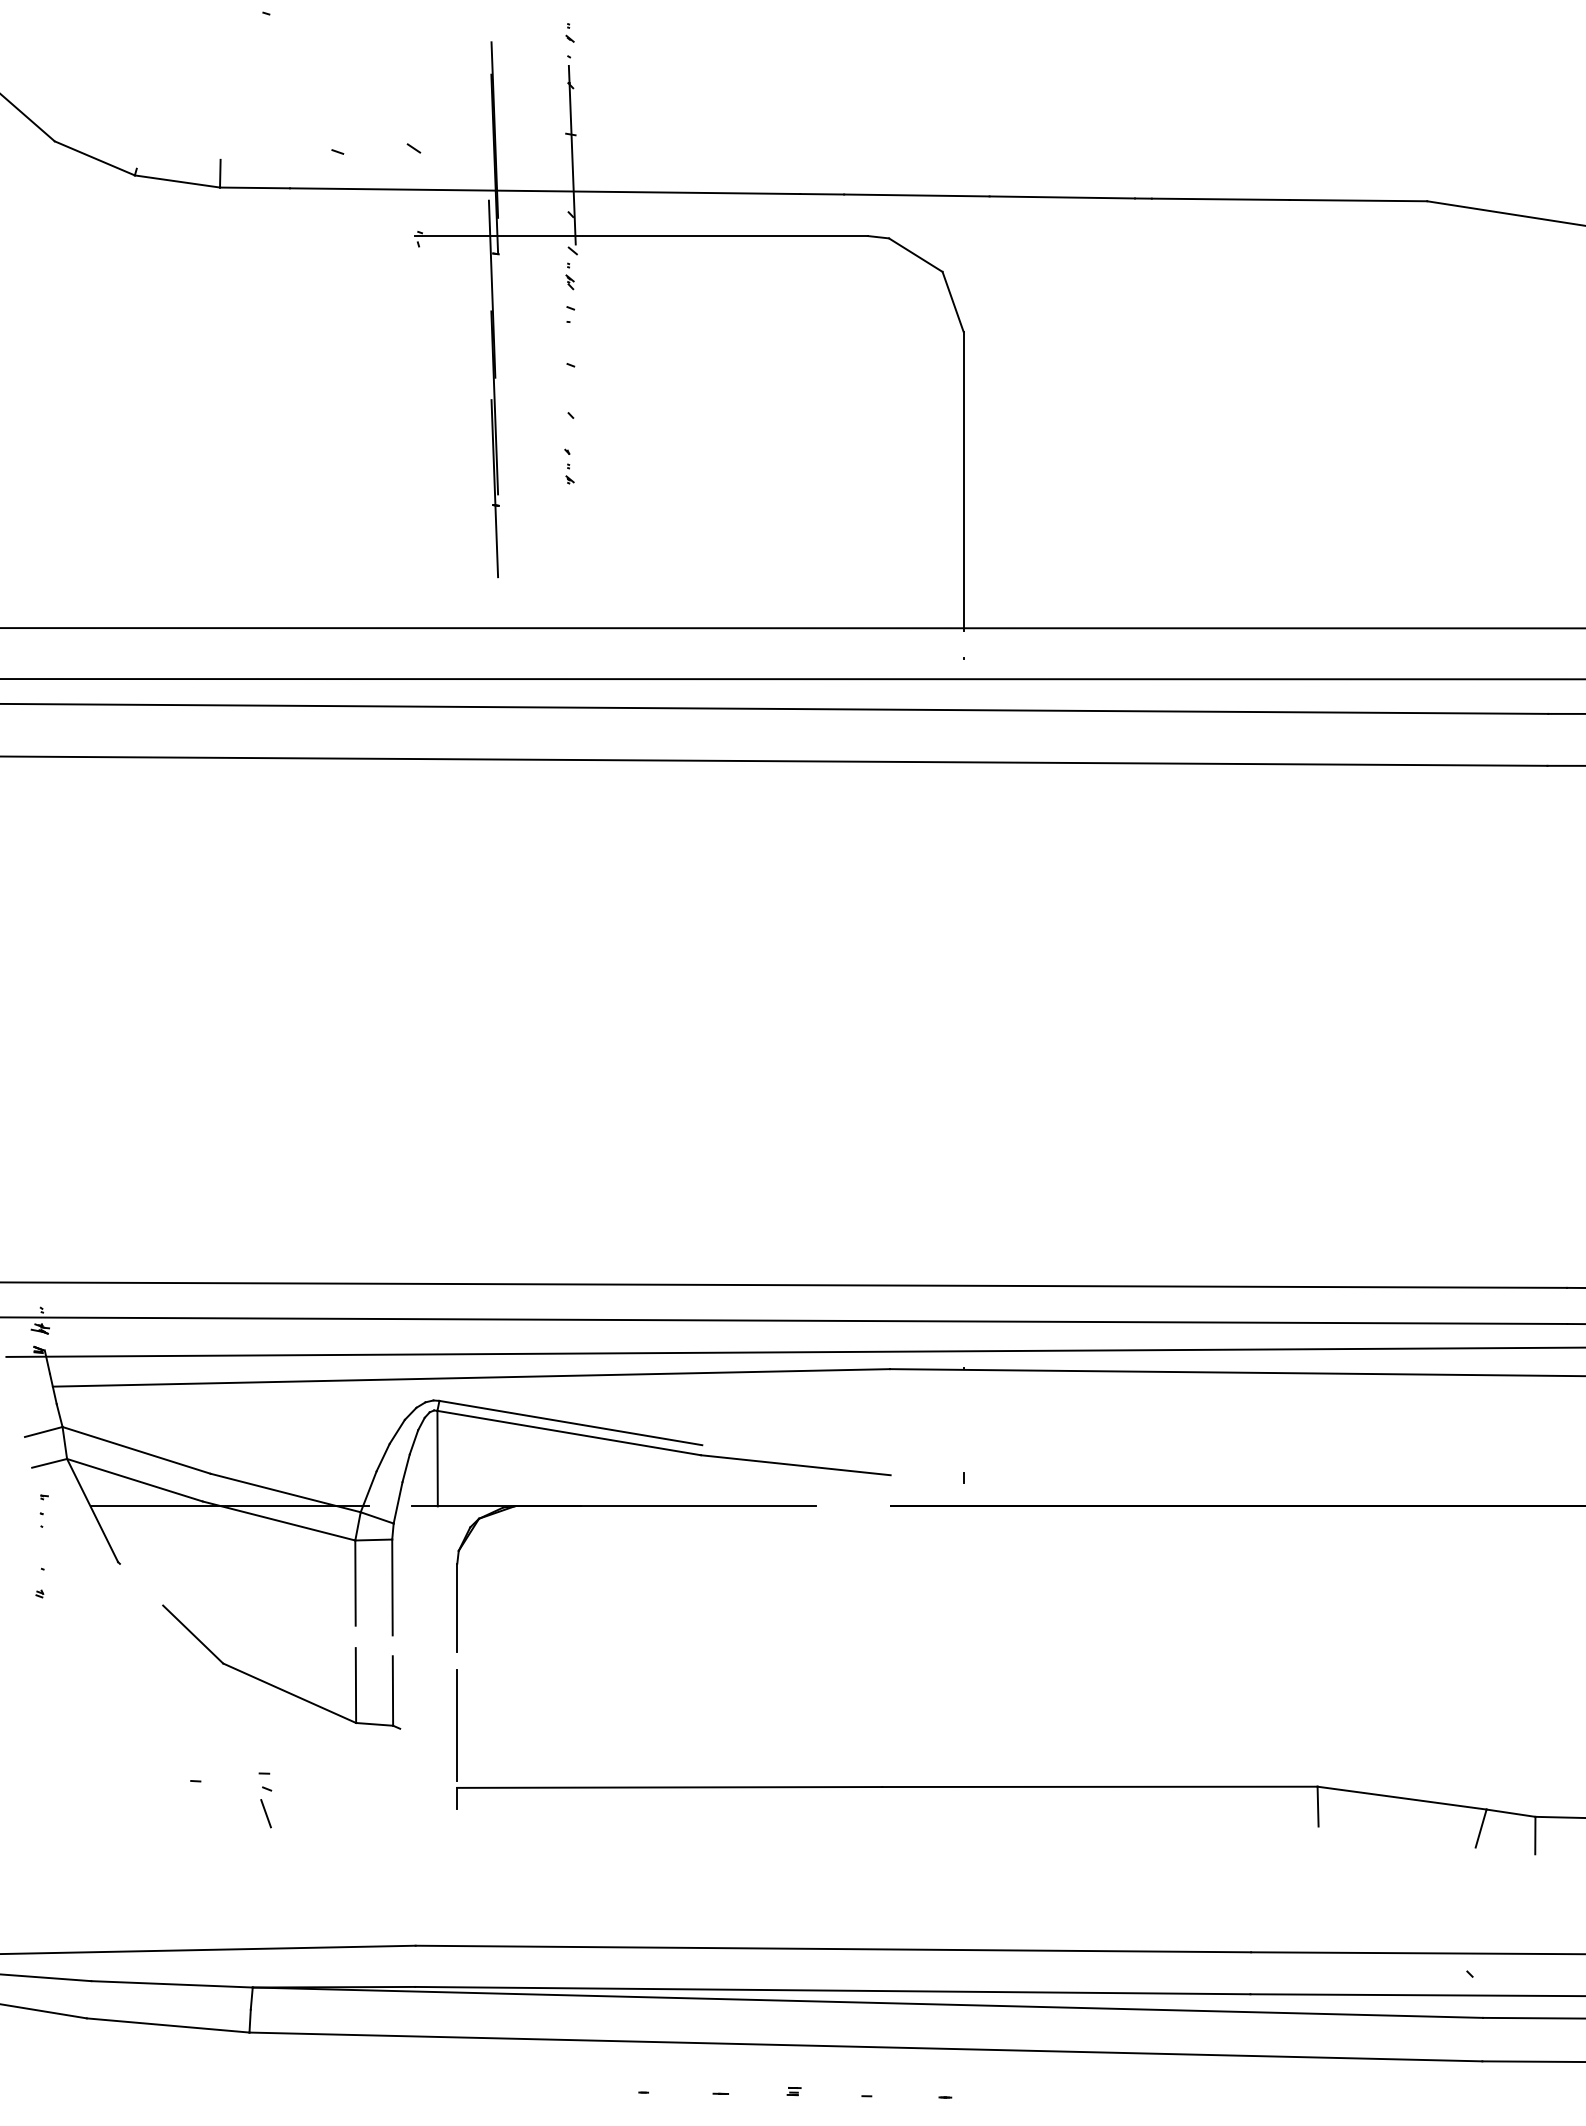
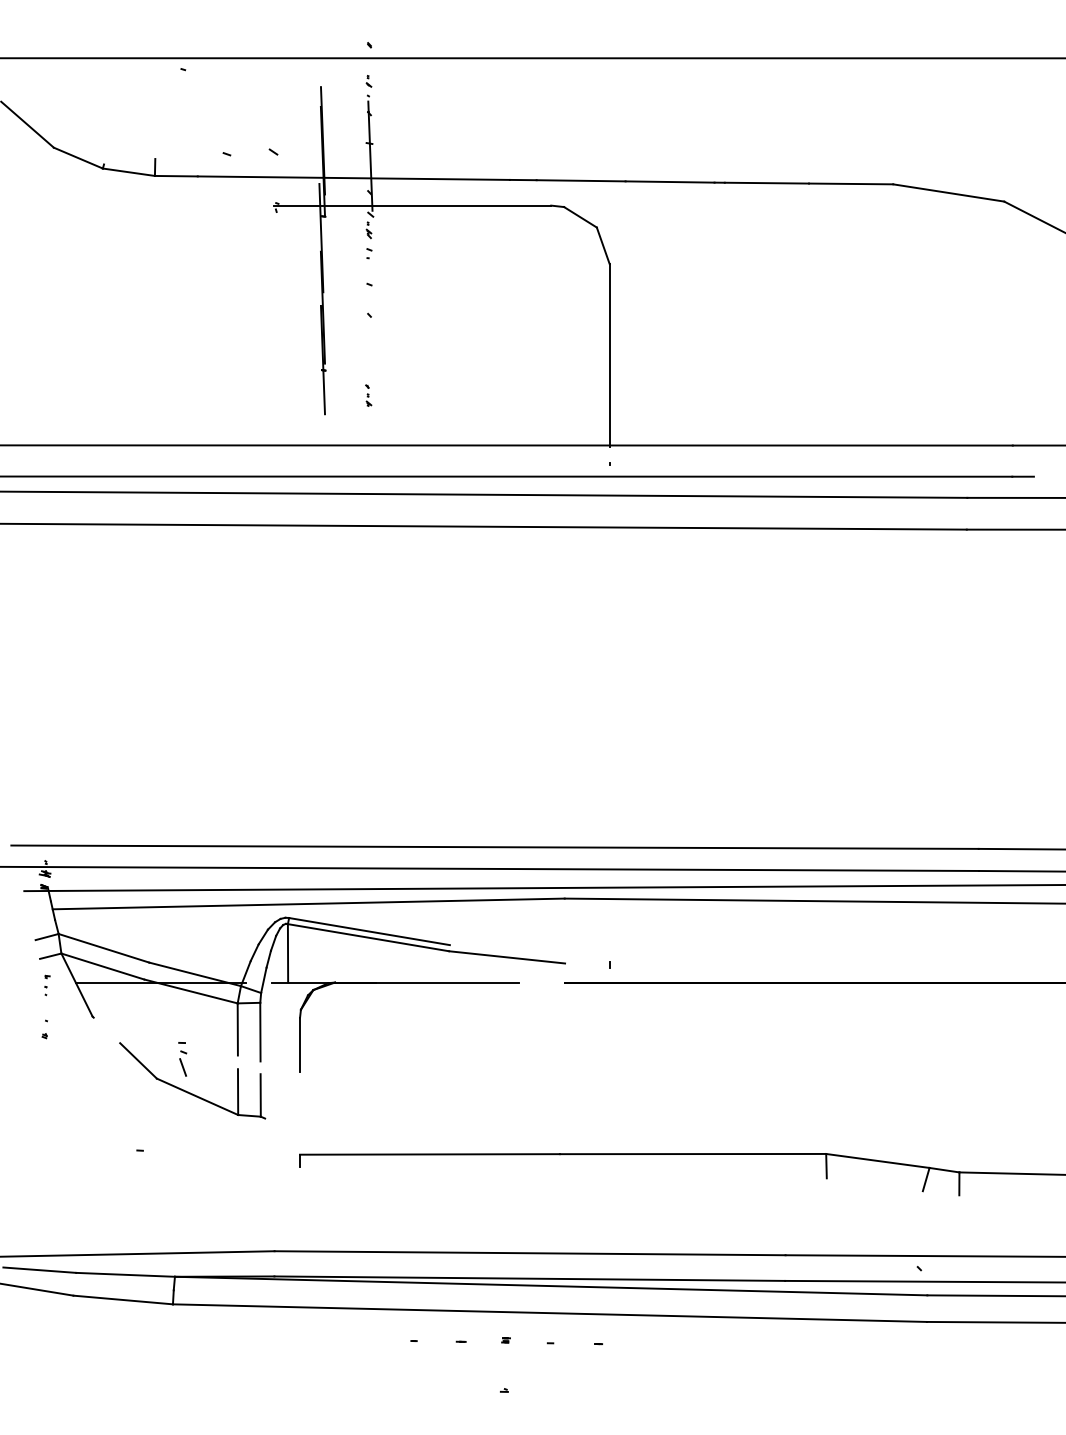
part: (569, 466) -> (368, 395), moved
line: (458, 1725) -> (300, 1116), removed
part: (265, 1800) -> (182, 1059), moved

